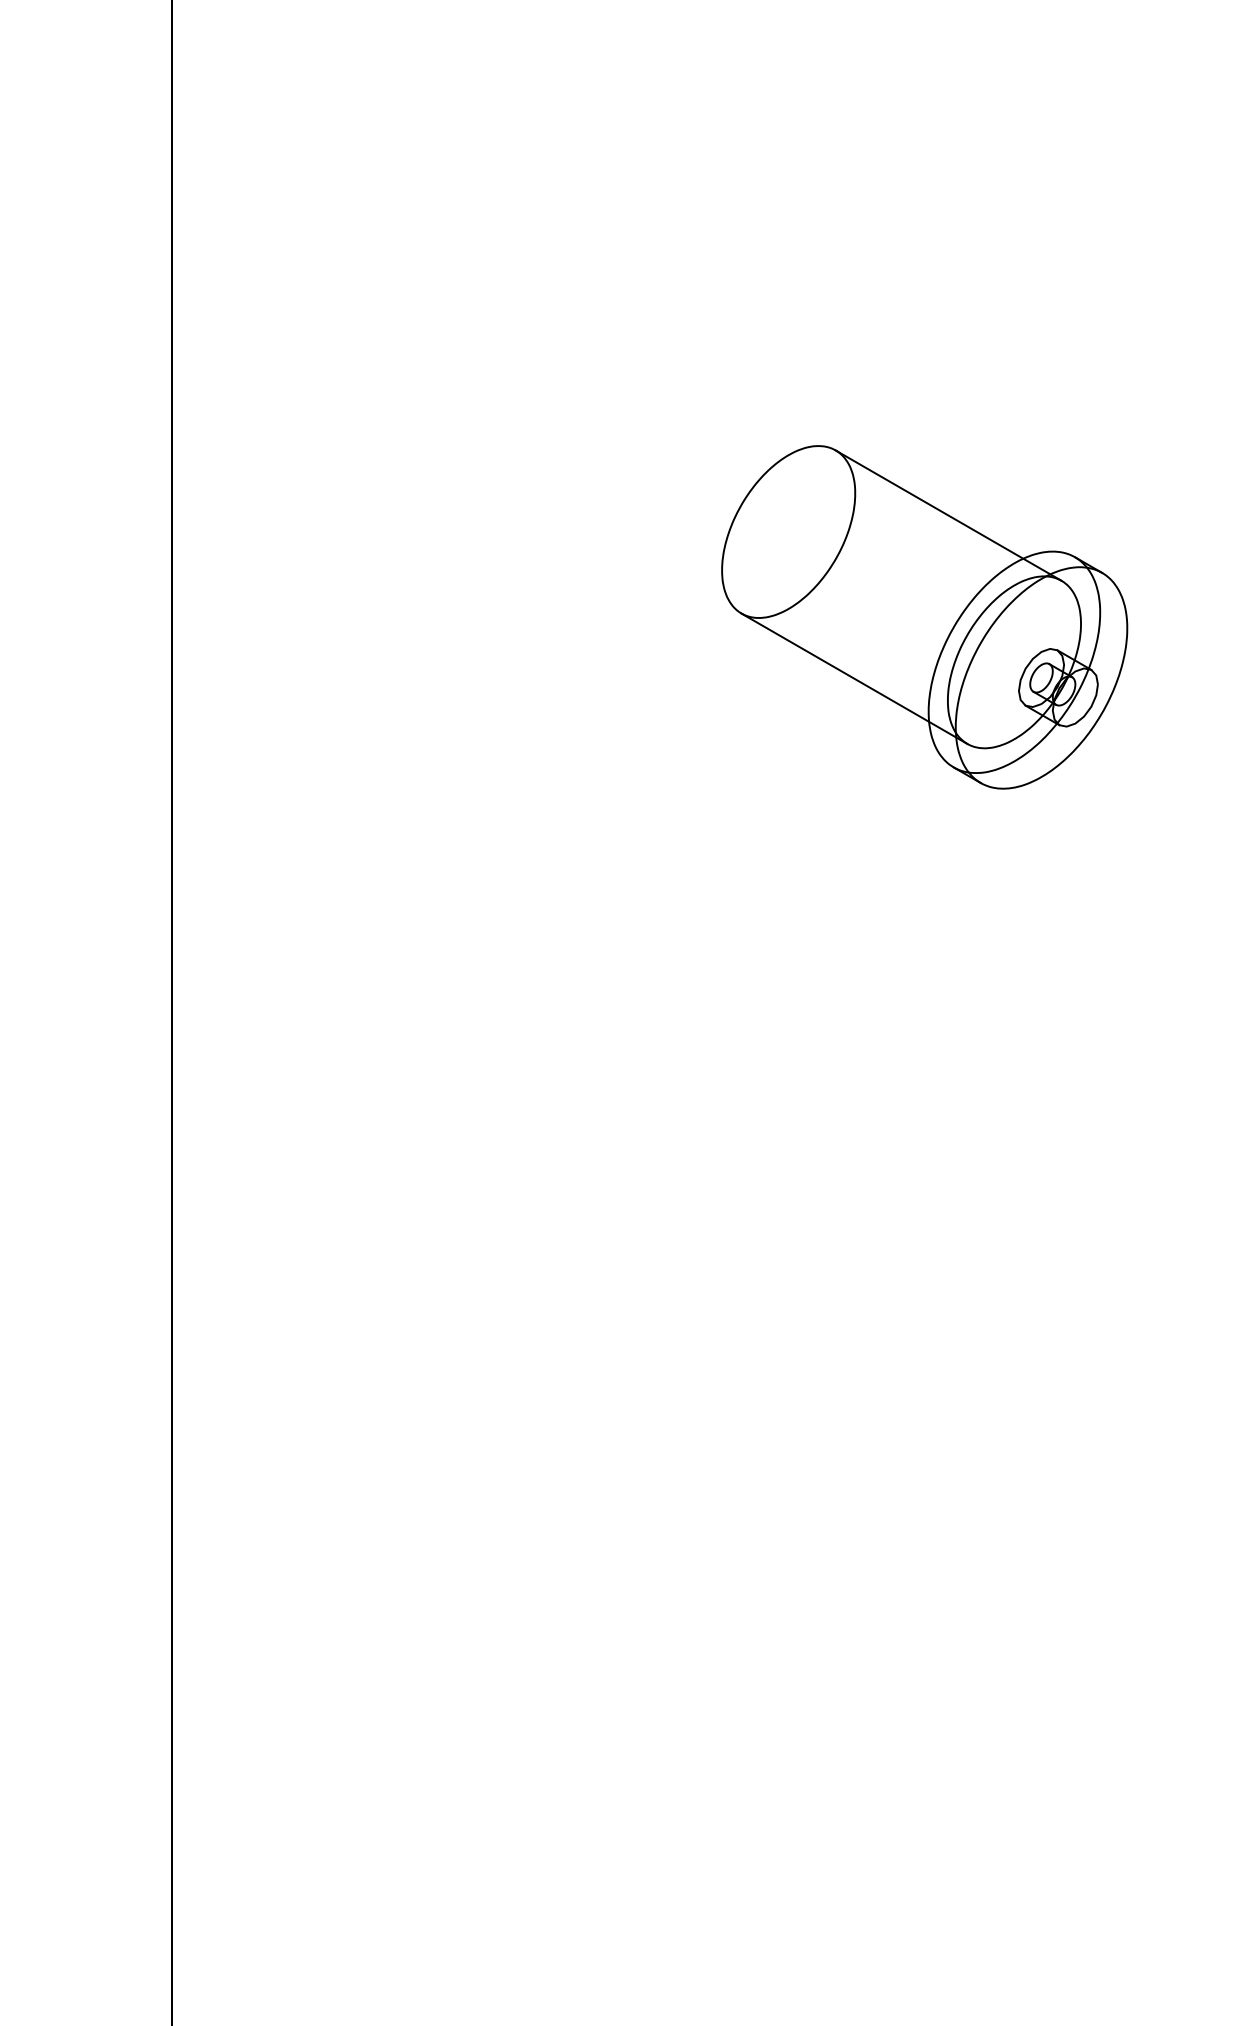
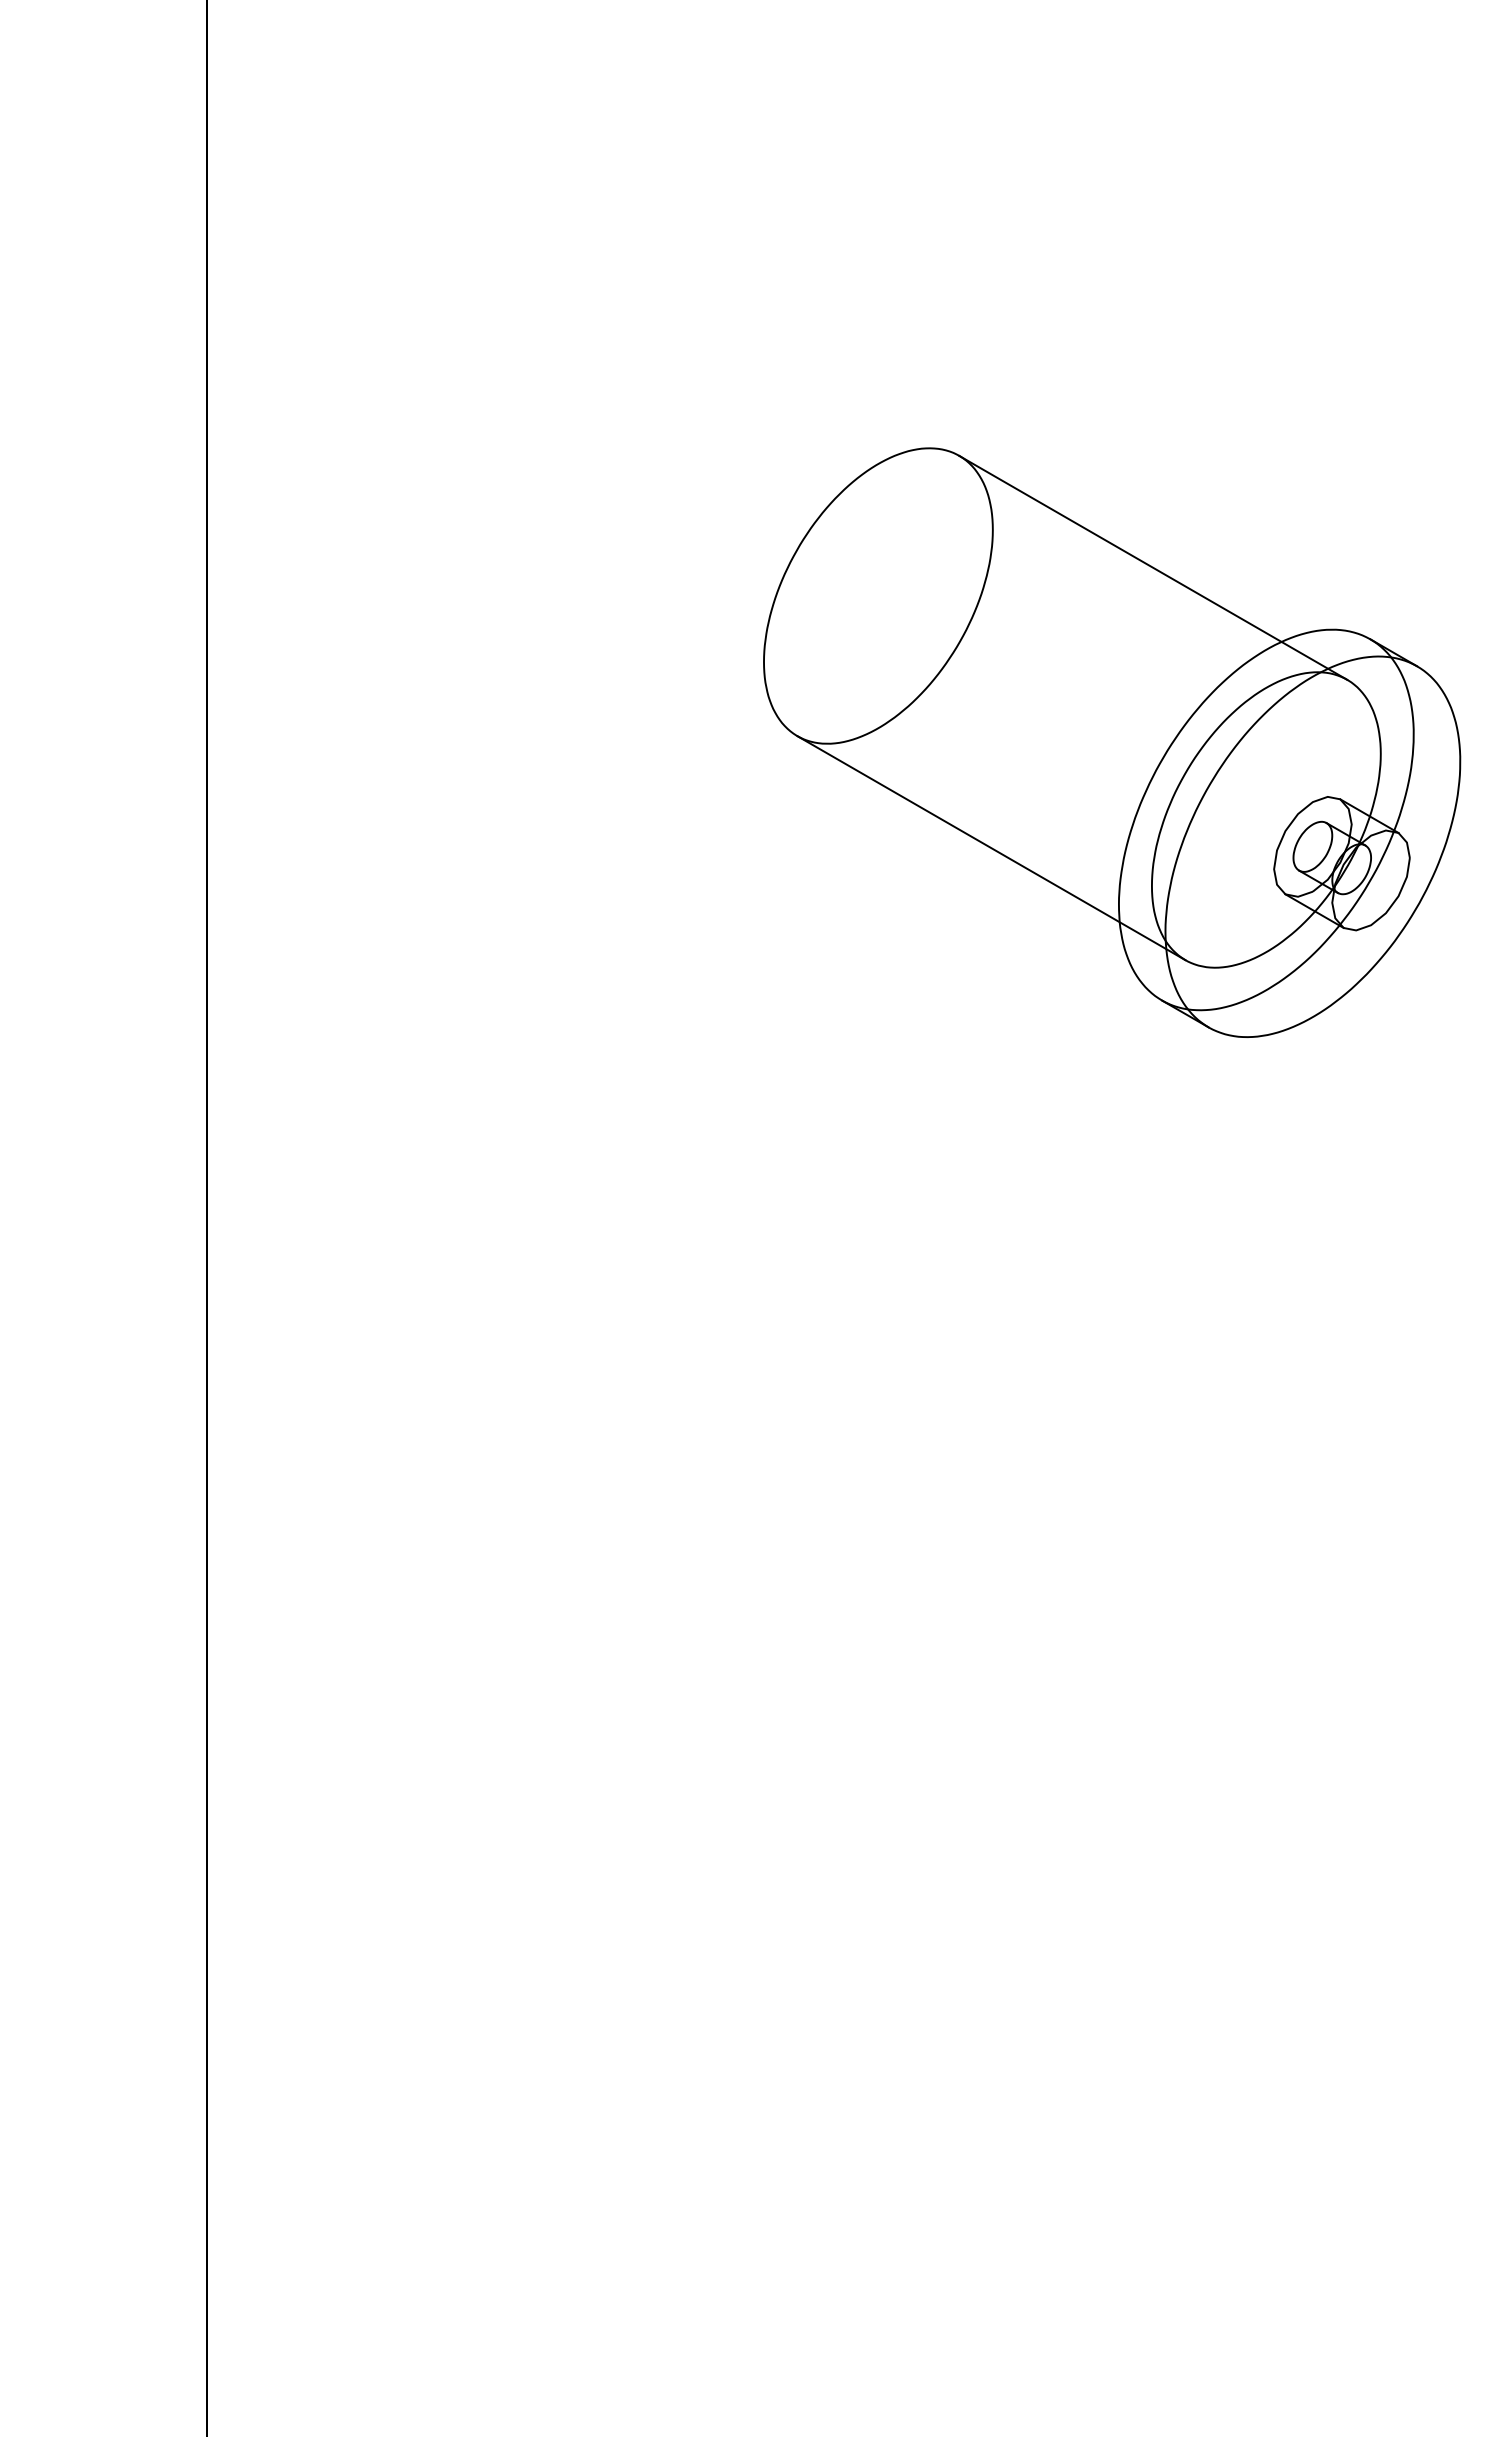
part: (924, 617) -> (1112, 742), size x1.43

